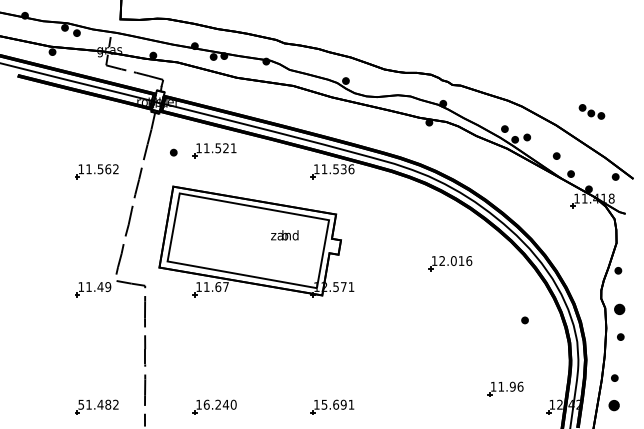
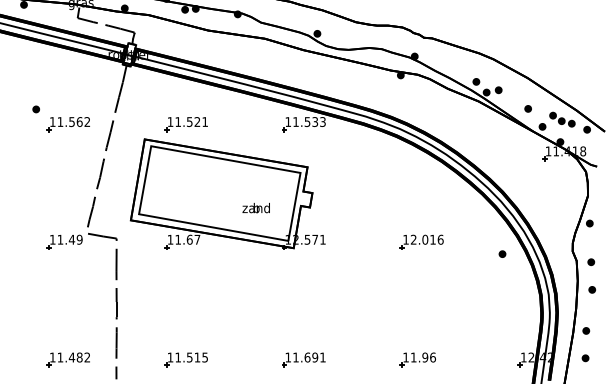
part: (591, 111) -> (561, 119), moved
part: (214, 150) -> (185, 124), moved
part: (173, 152) -> (35, 109), moved
text: (351, 169) -> (322, 122), 11.536 -> 11.533
text: (284, 235) -> (255, 208), moved
part: (450, 263) -> (421, 242), moved
part: (619, 309) -> (590, 262), size x0.62
part: (524, 320) -> (501, 254), moved
part: (505, 388) -> (417, 359), moved
text: (81, 404) -> (52, 357), 51.482 -> 11.482
text: (219, 404) -> (190, 357), 16.240 -> 11.515
text: (324, 404) -> (295, 357), 15.691 -> 11.691
part: (613, 405) -> (584, 358), size x0.62

